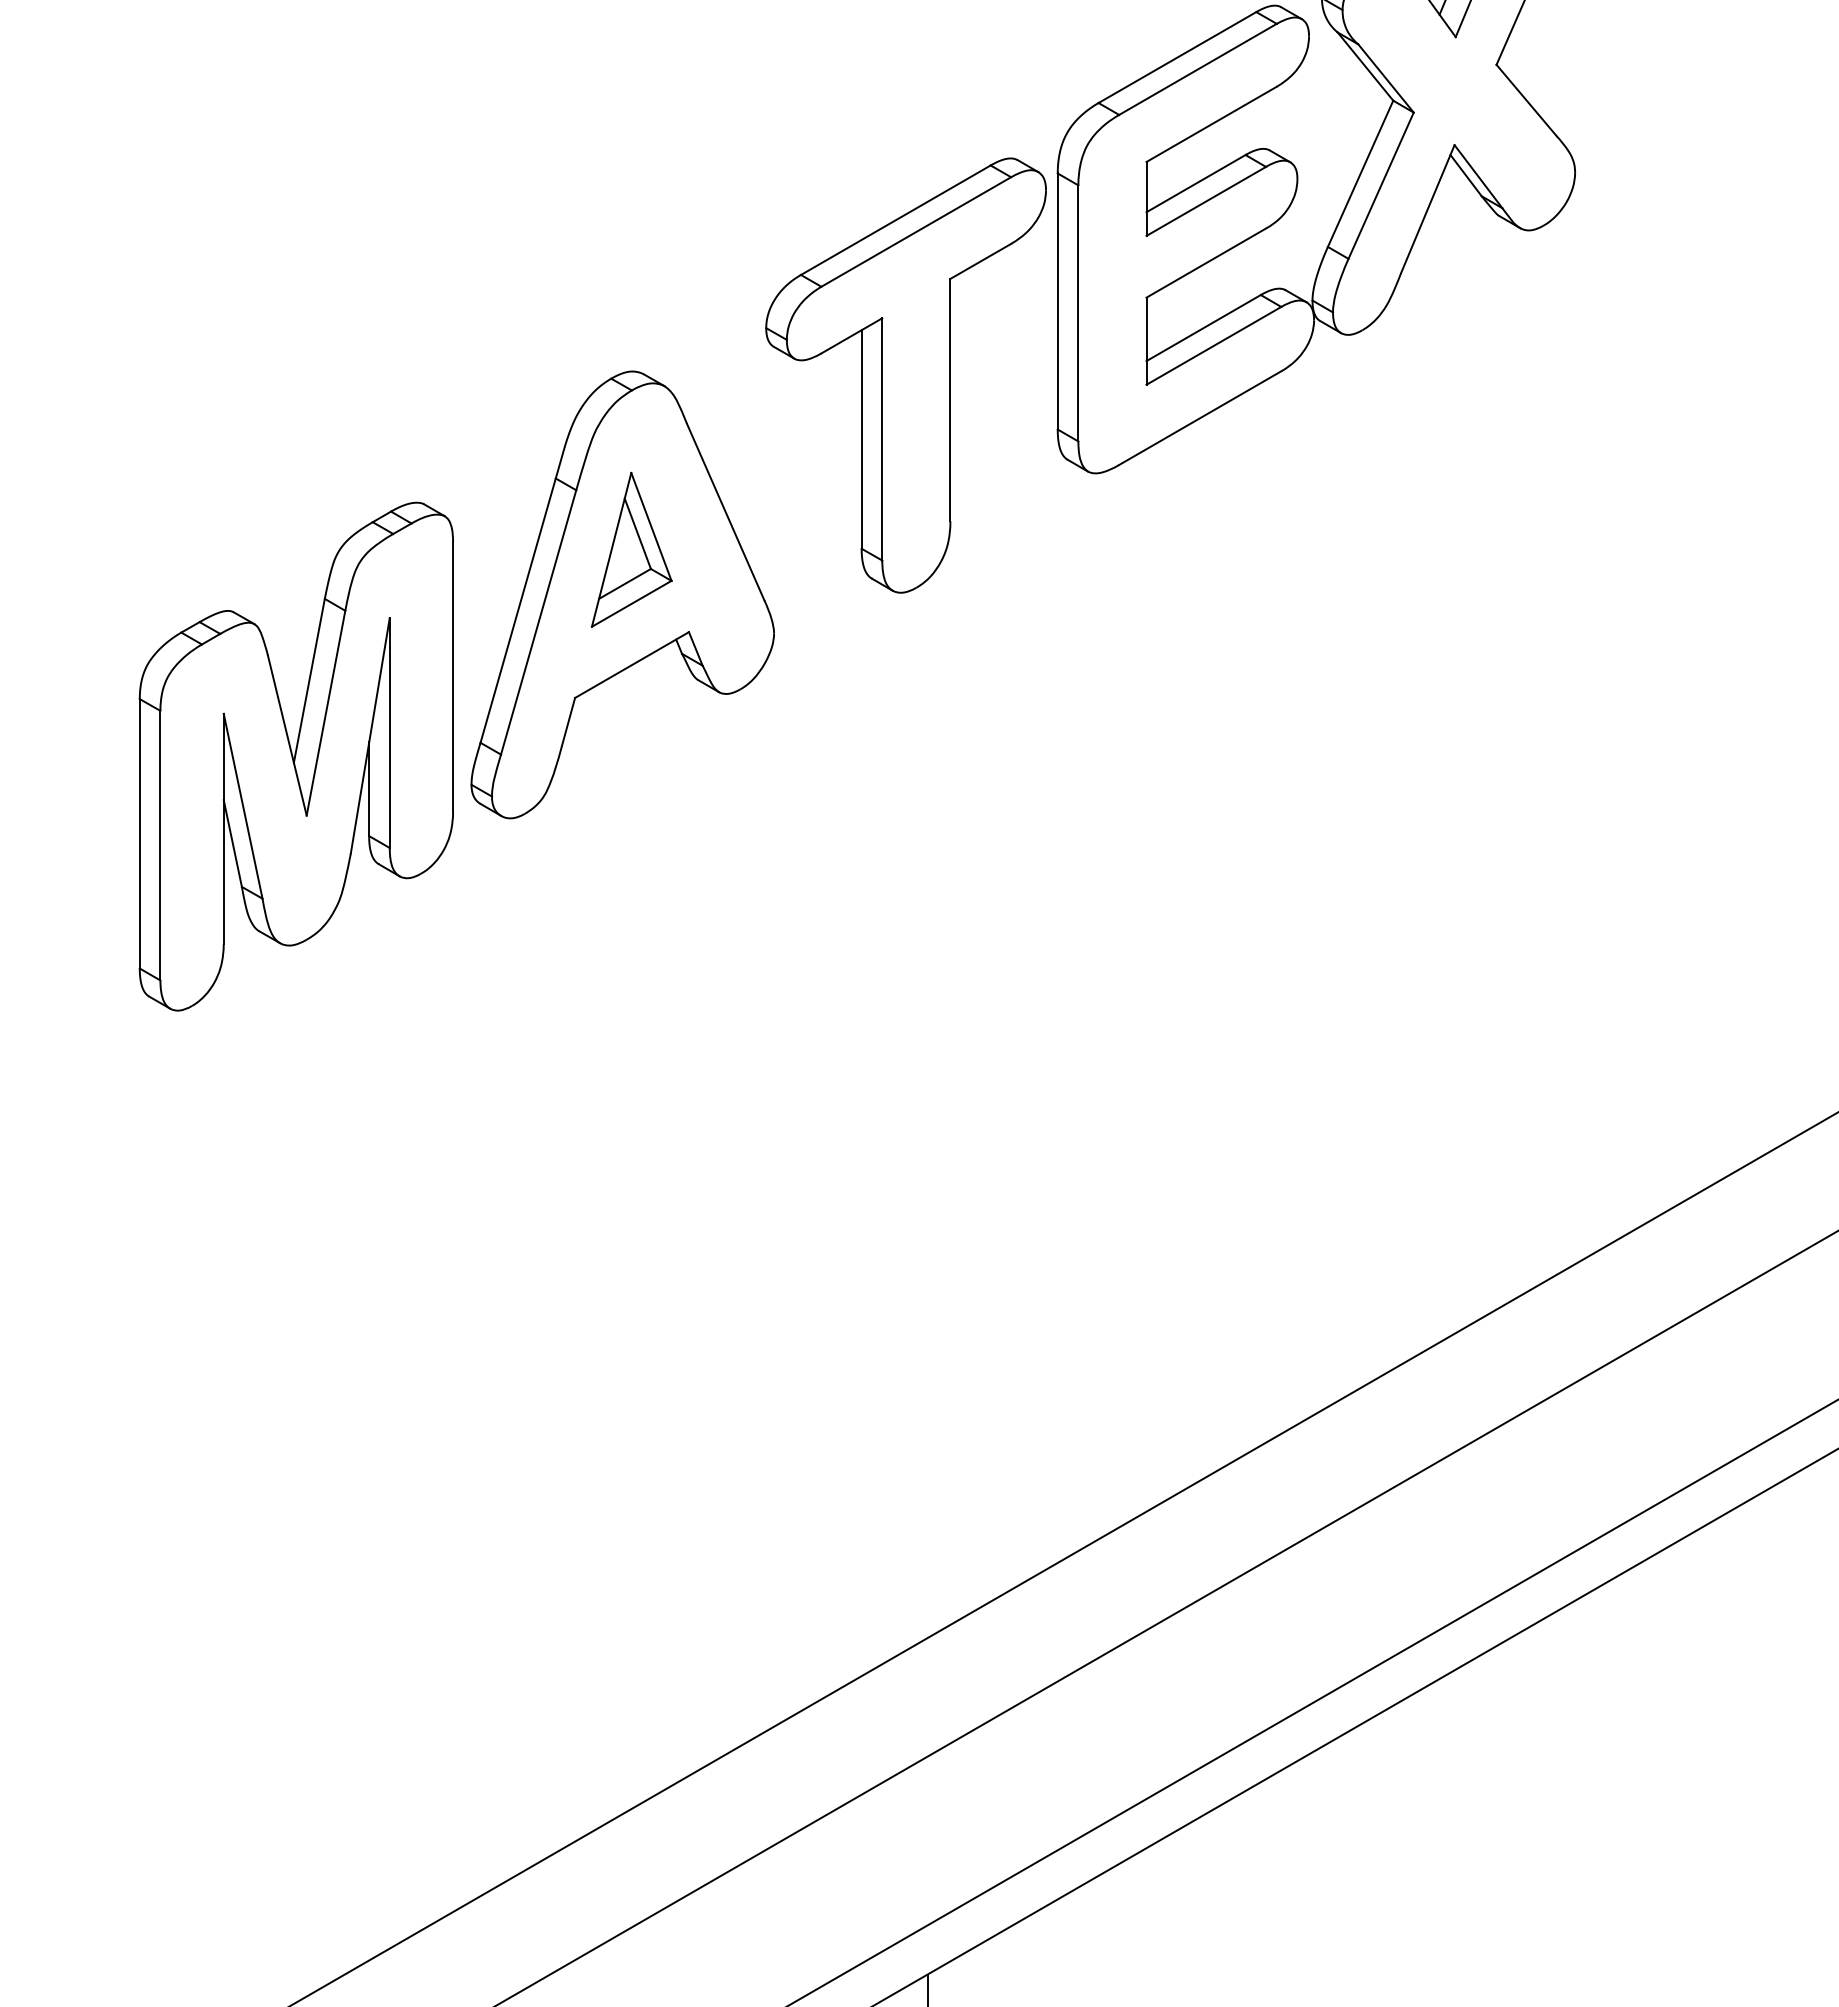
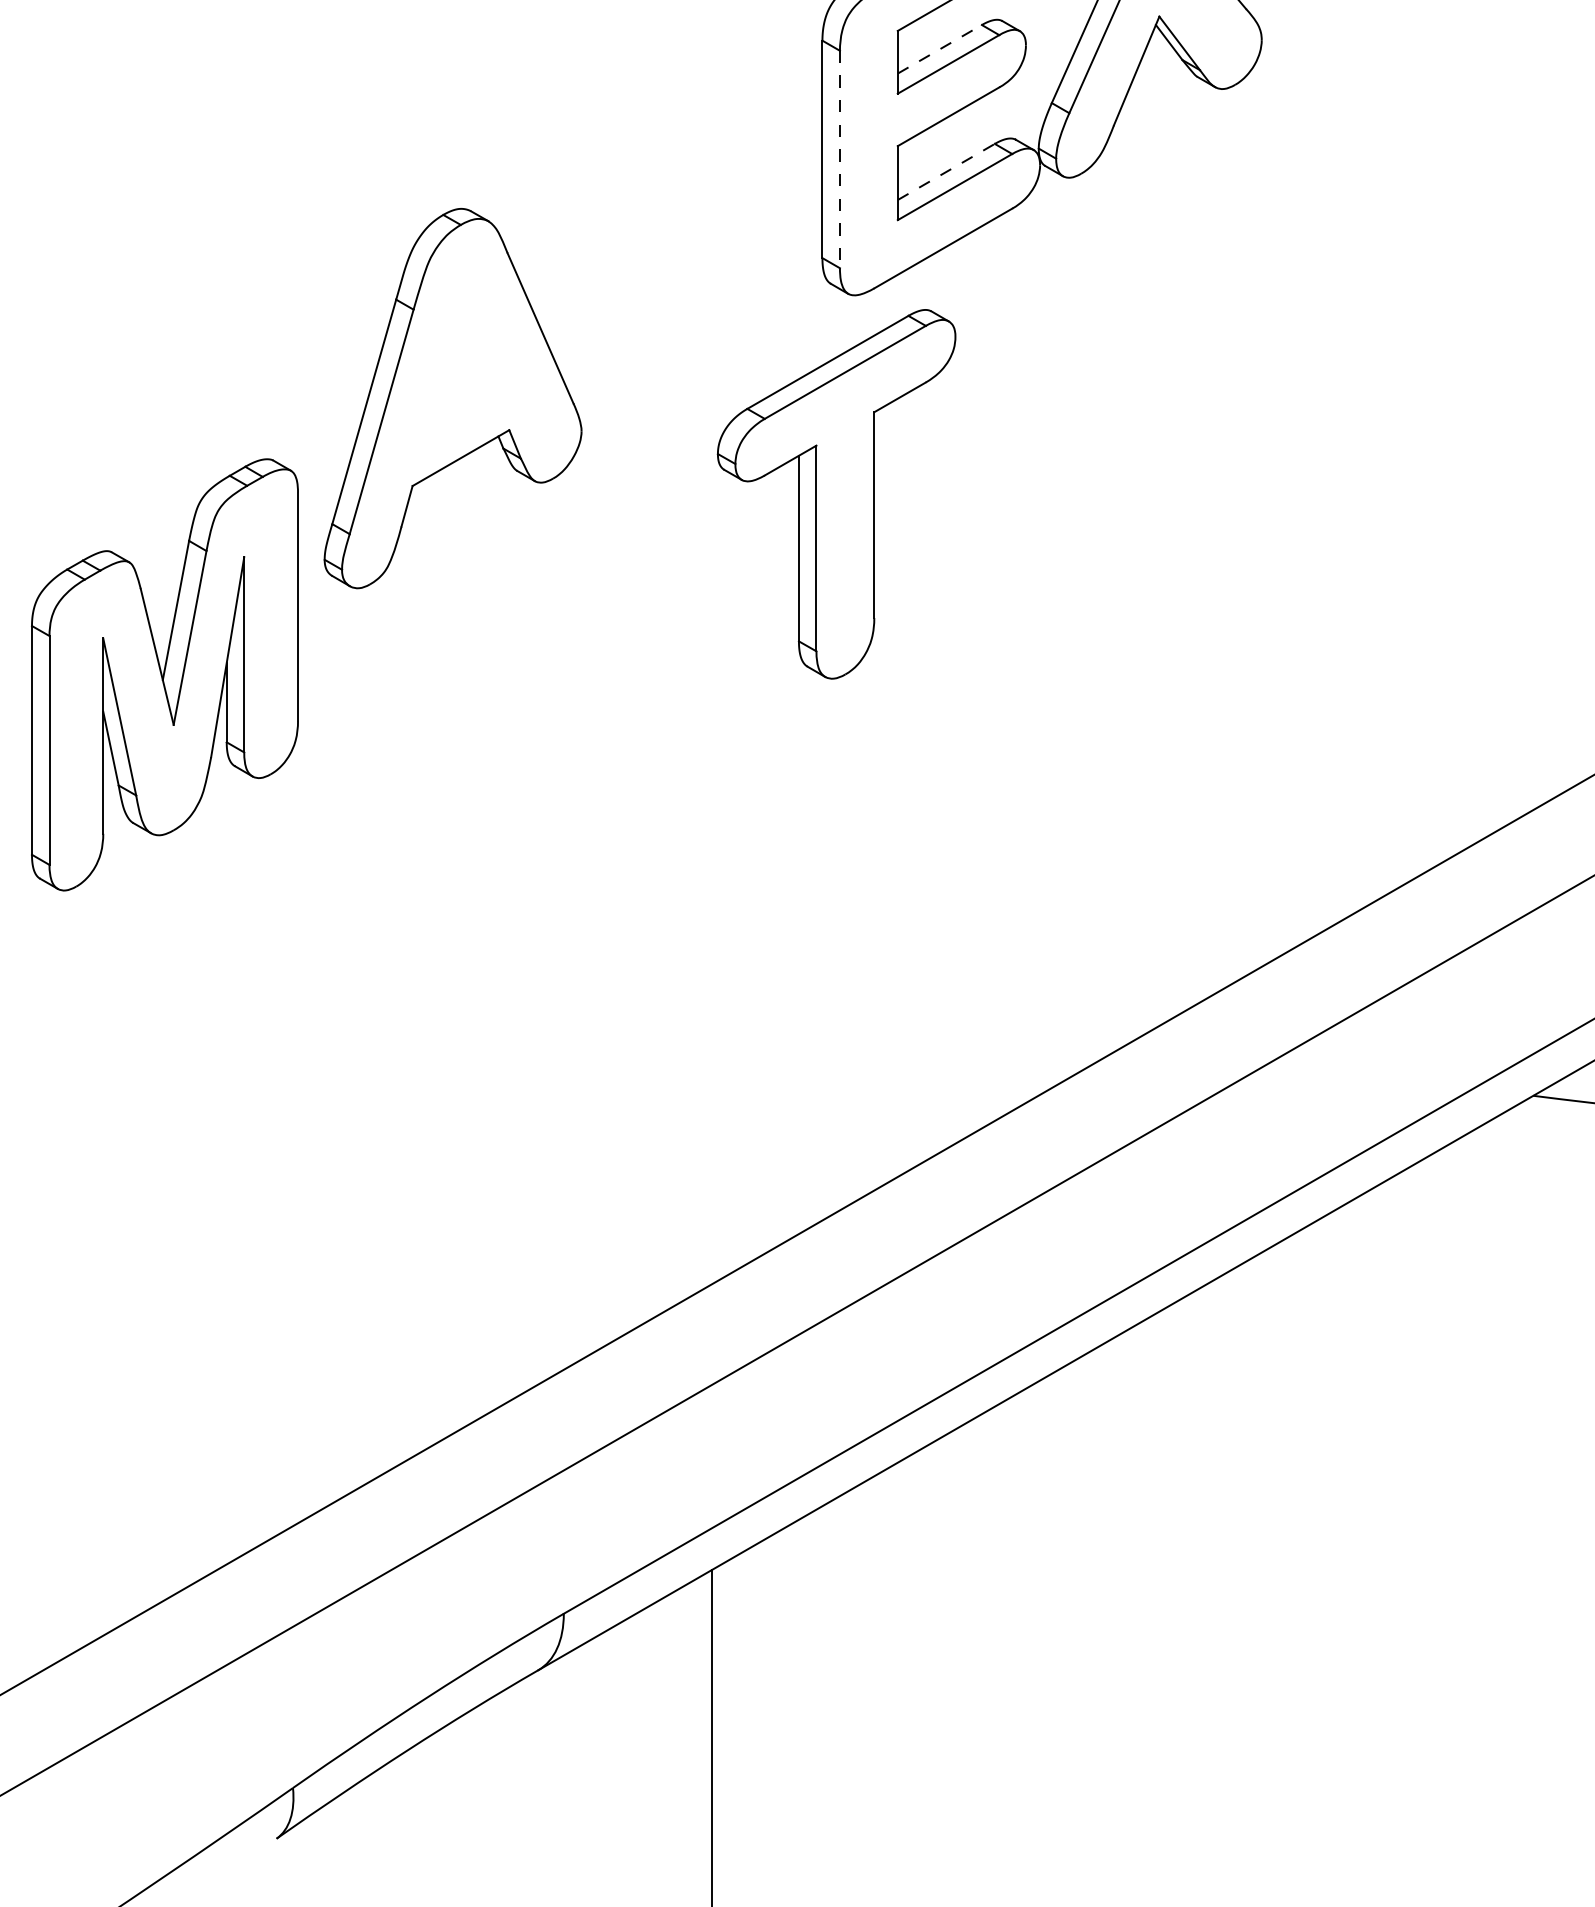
line: (1195, 183) -> (939, 49), solid -> dashed
line: (1077, 313) -> (839, 159), solid -> dashed
line: (1203, 327) -> (946, 171), solid -> dashed
part: (905, 375) -> (836, 494), moved
part: (631, 550) -> (460, 360), removed
part: (295, 756) -> (164, 674), moved

